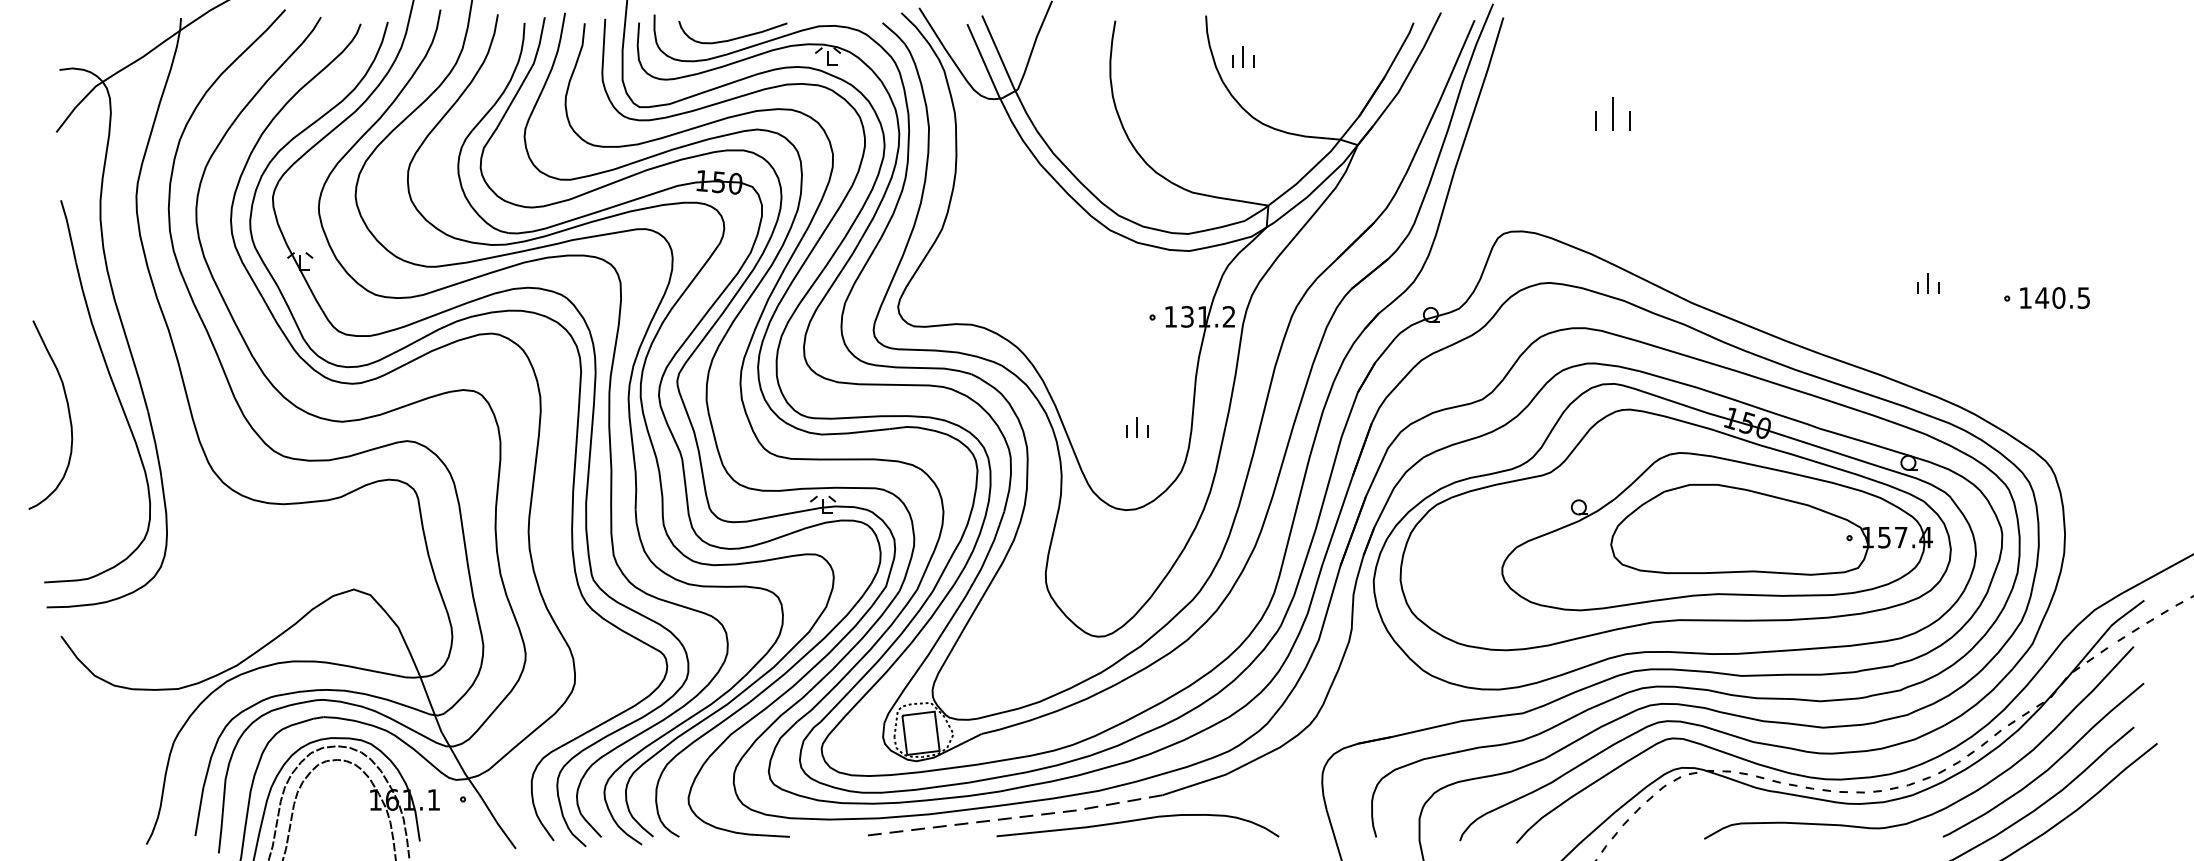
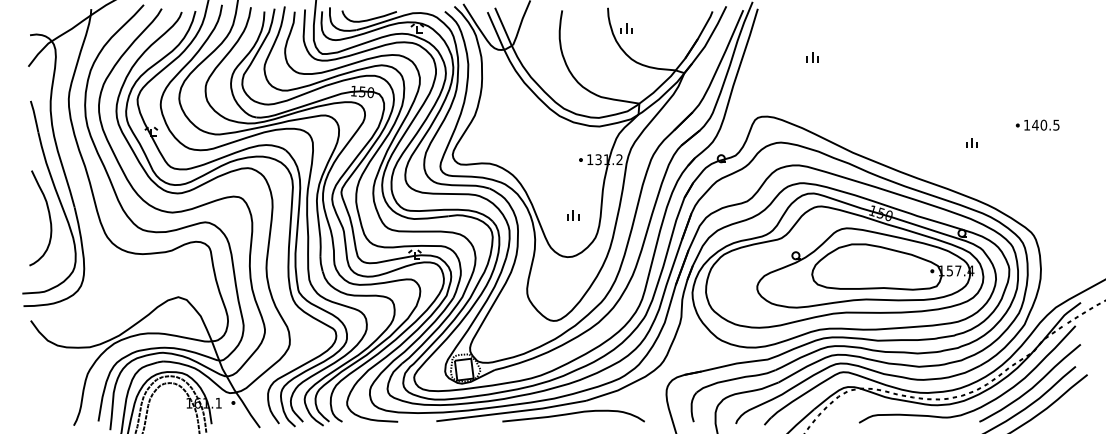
part: (1611, 114) -> (812, 57), size x0.62
part: (2046, 296) -> (1037, 124), moved
curve: (66, 409) -> (48, 215), moved
line: (1014, 818) -> (511, 412), dashed -> solid

